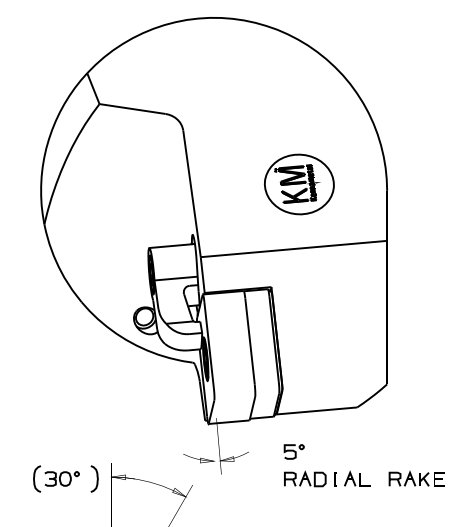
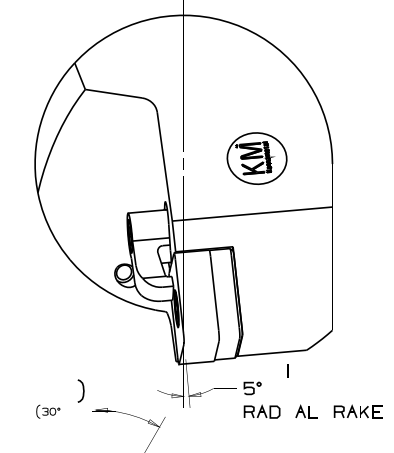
curve: (96, 477) -> (82, 389), moved
part: (56, 478) -> (48, 411), size x0.6
line: (335, 479) -> (288, 370), moved

